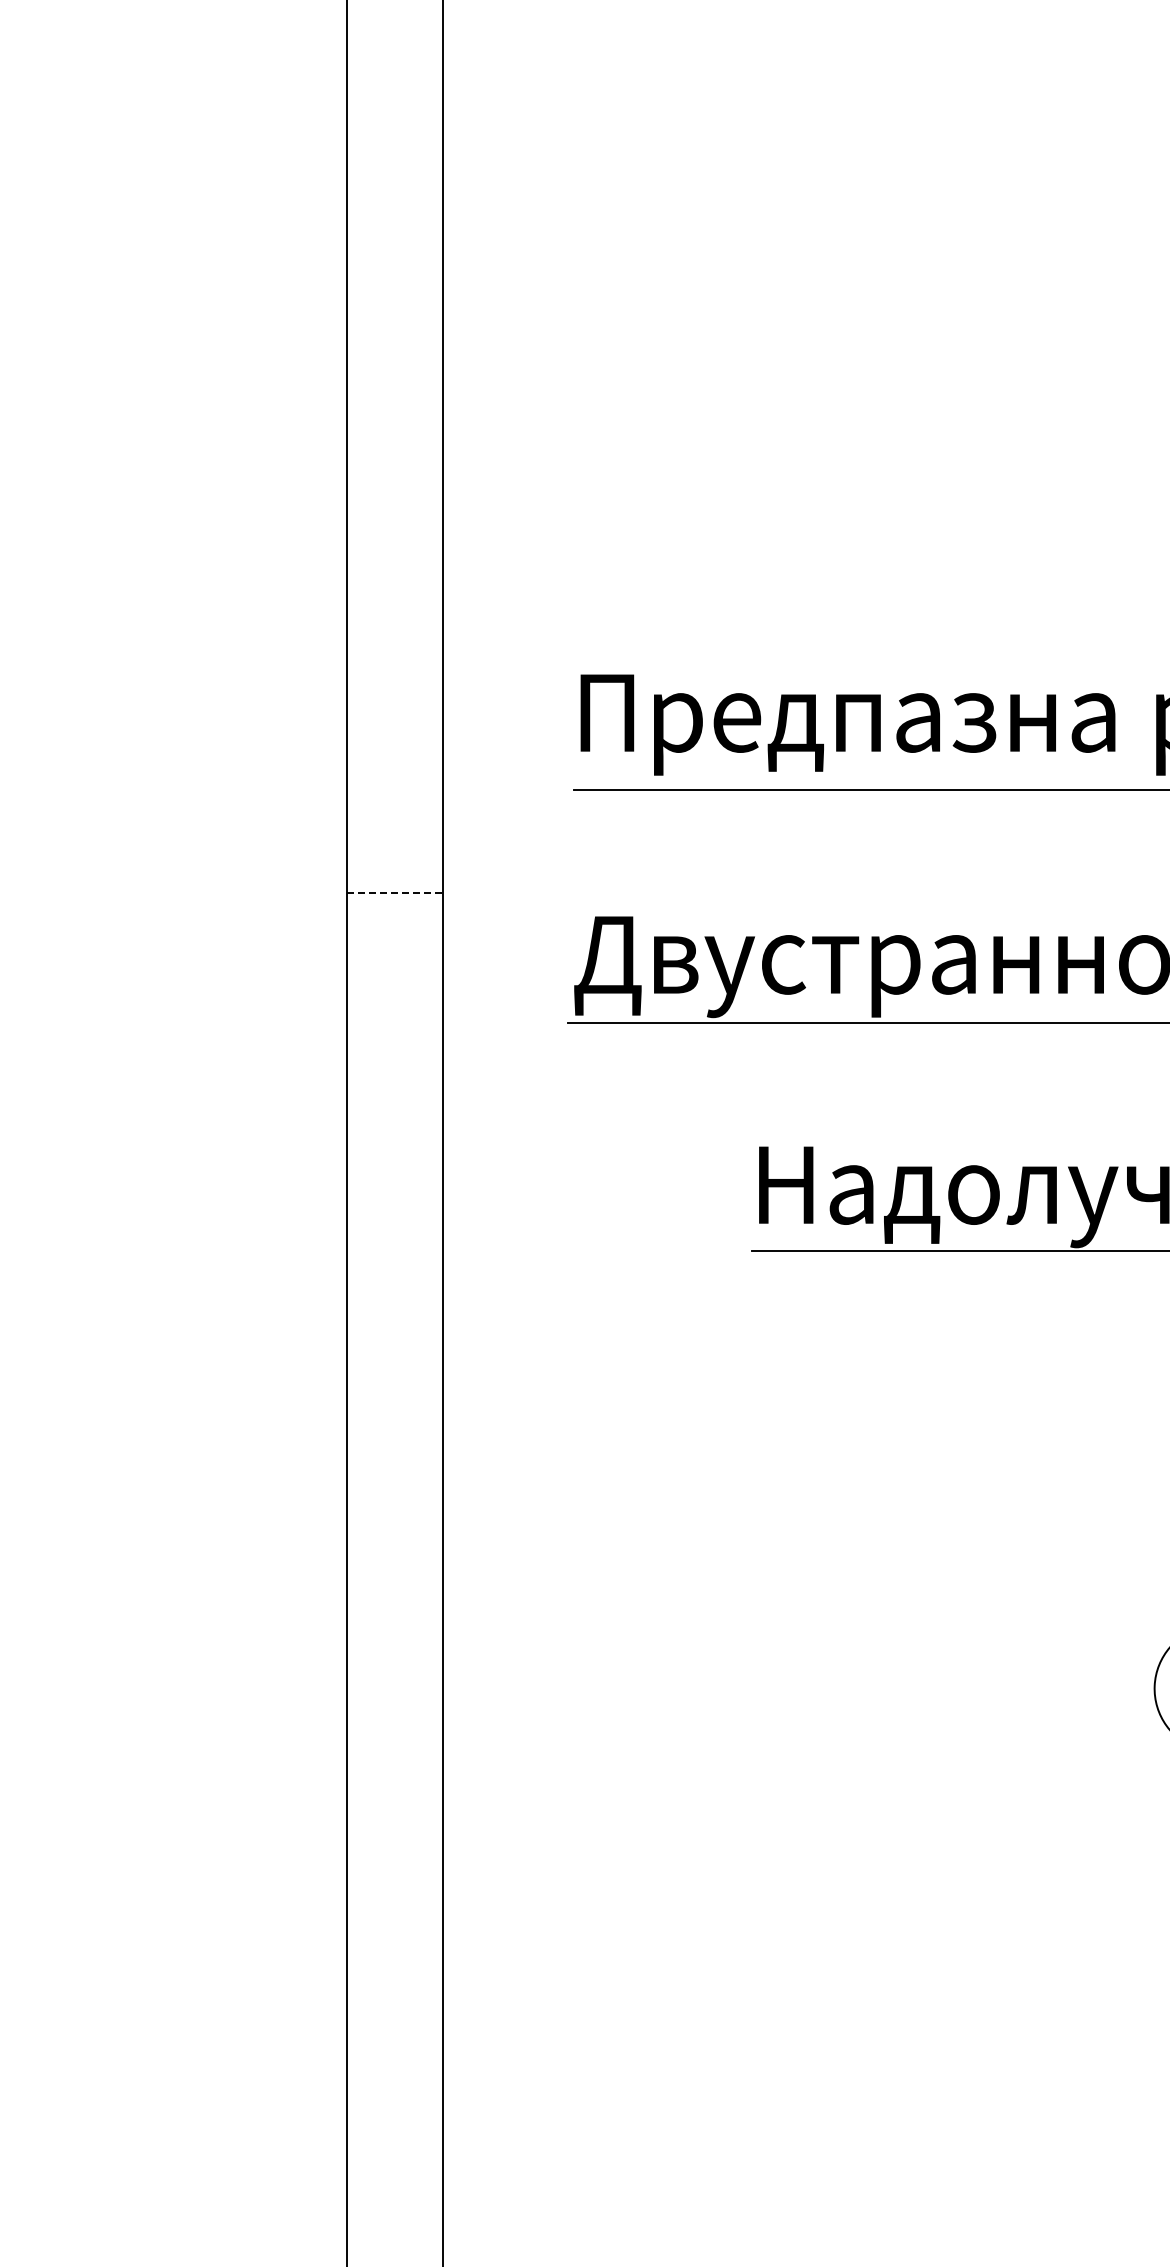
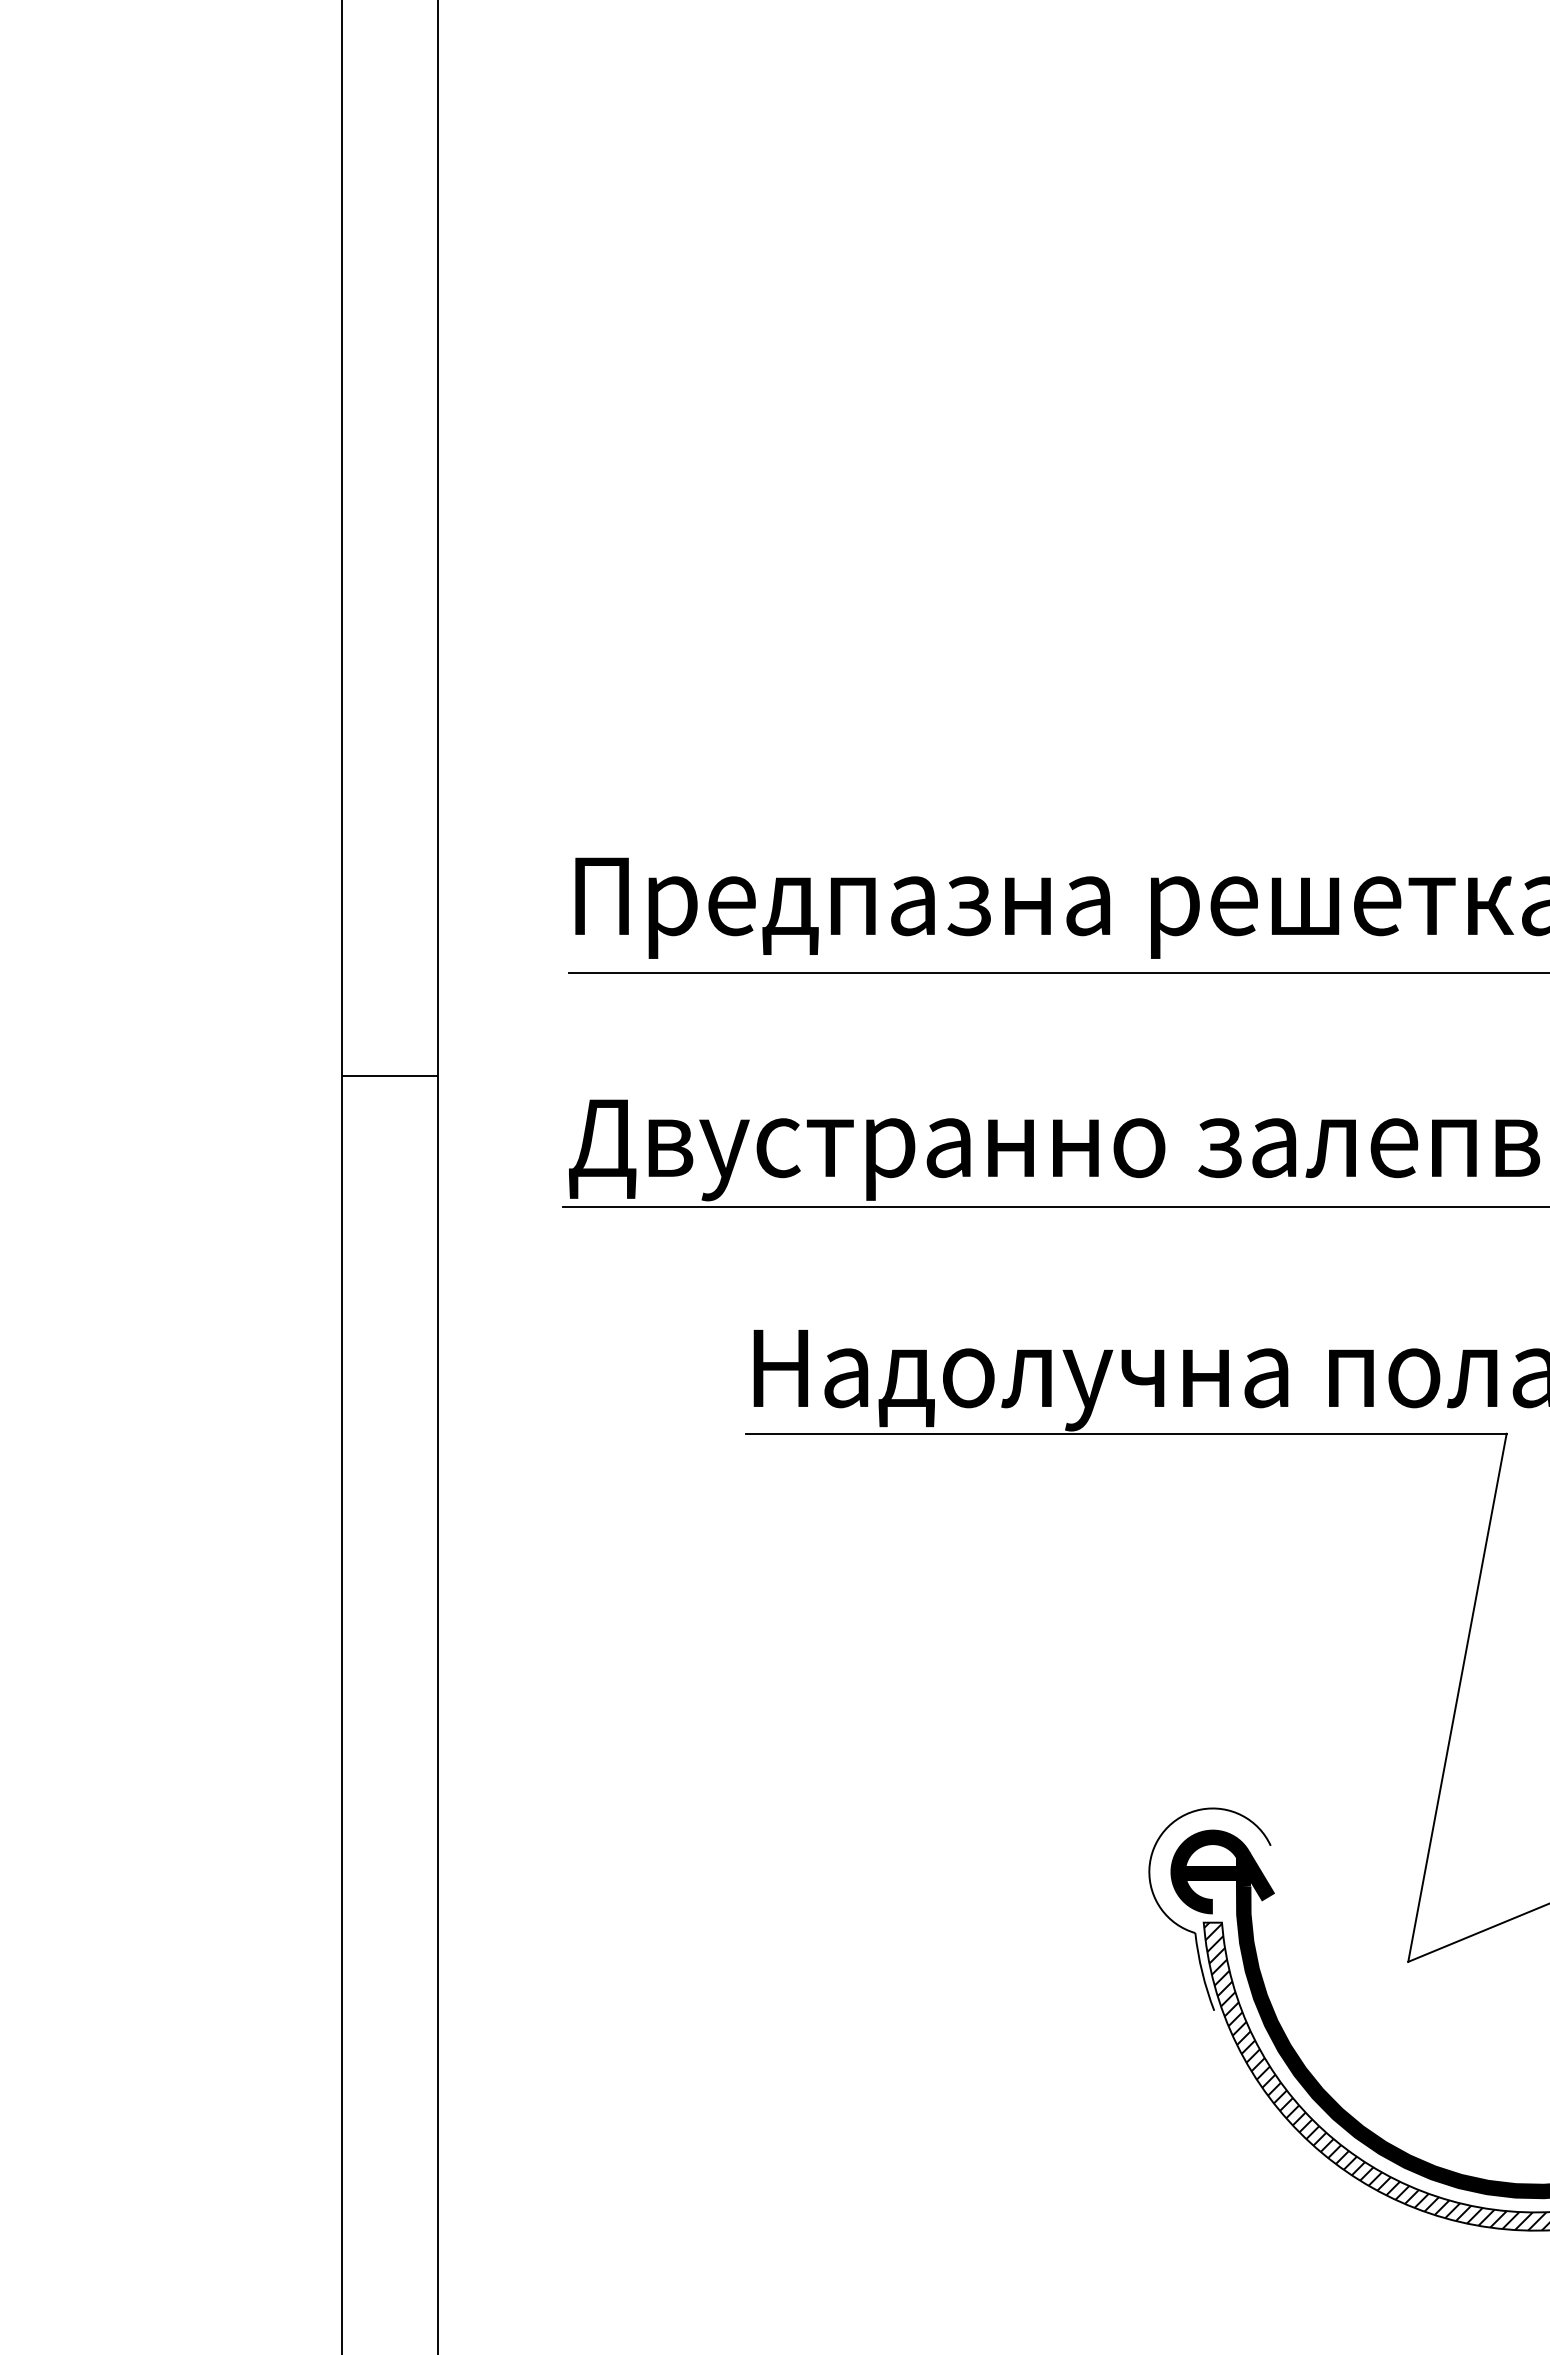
line: (395, 892) -> (390, 1075), dashed -> solid

